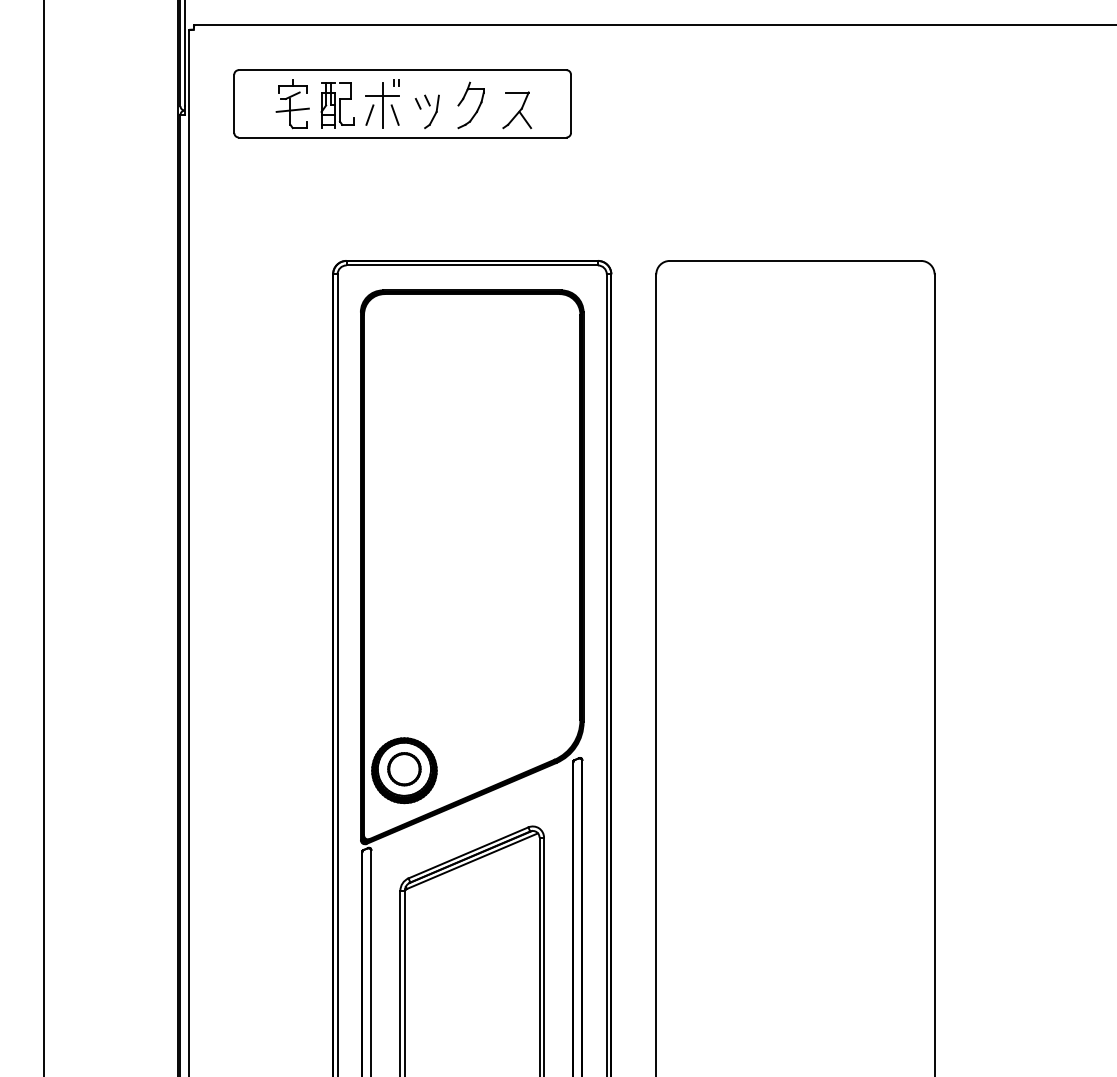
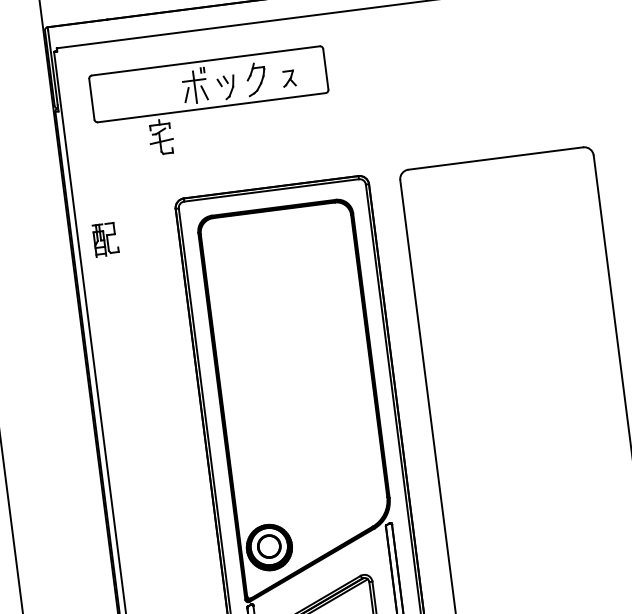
part: (292, 104) -> (161, 137), moved
part: (337, 105) -> (105, 239), moved
part: (517, 110) -> (289, 78), size x0.6

